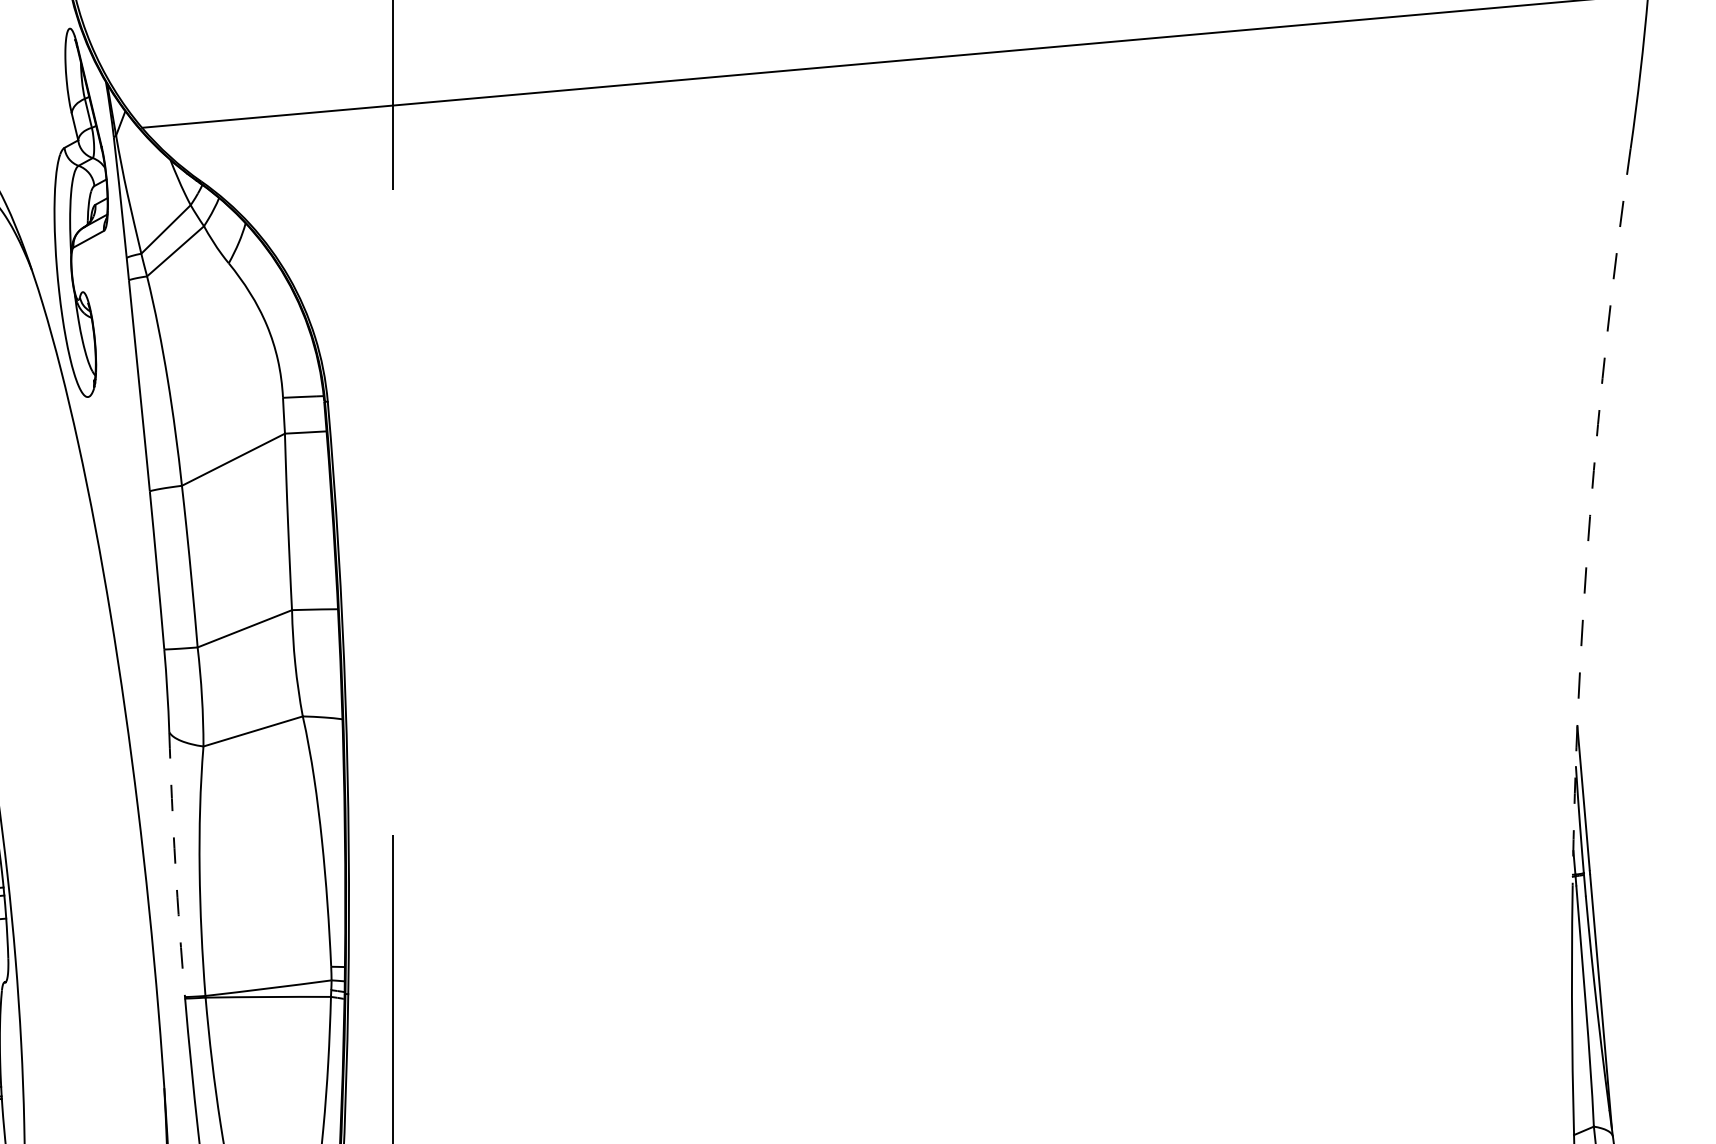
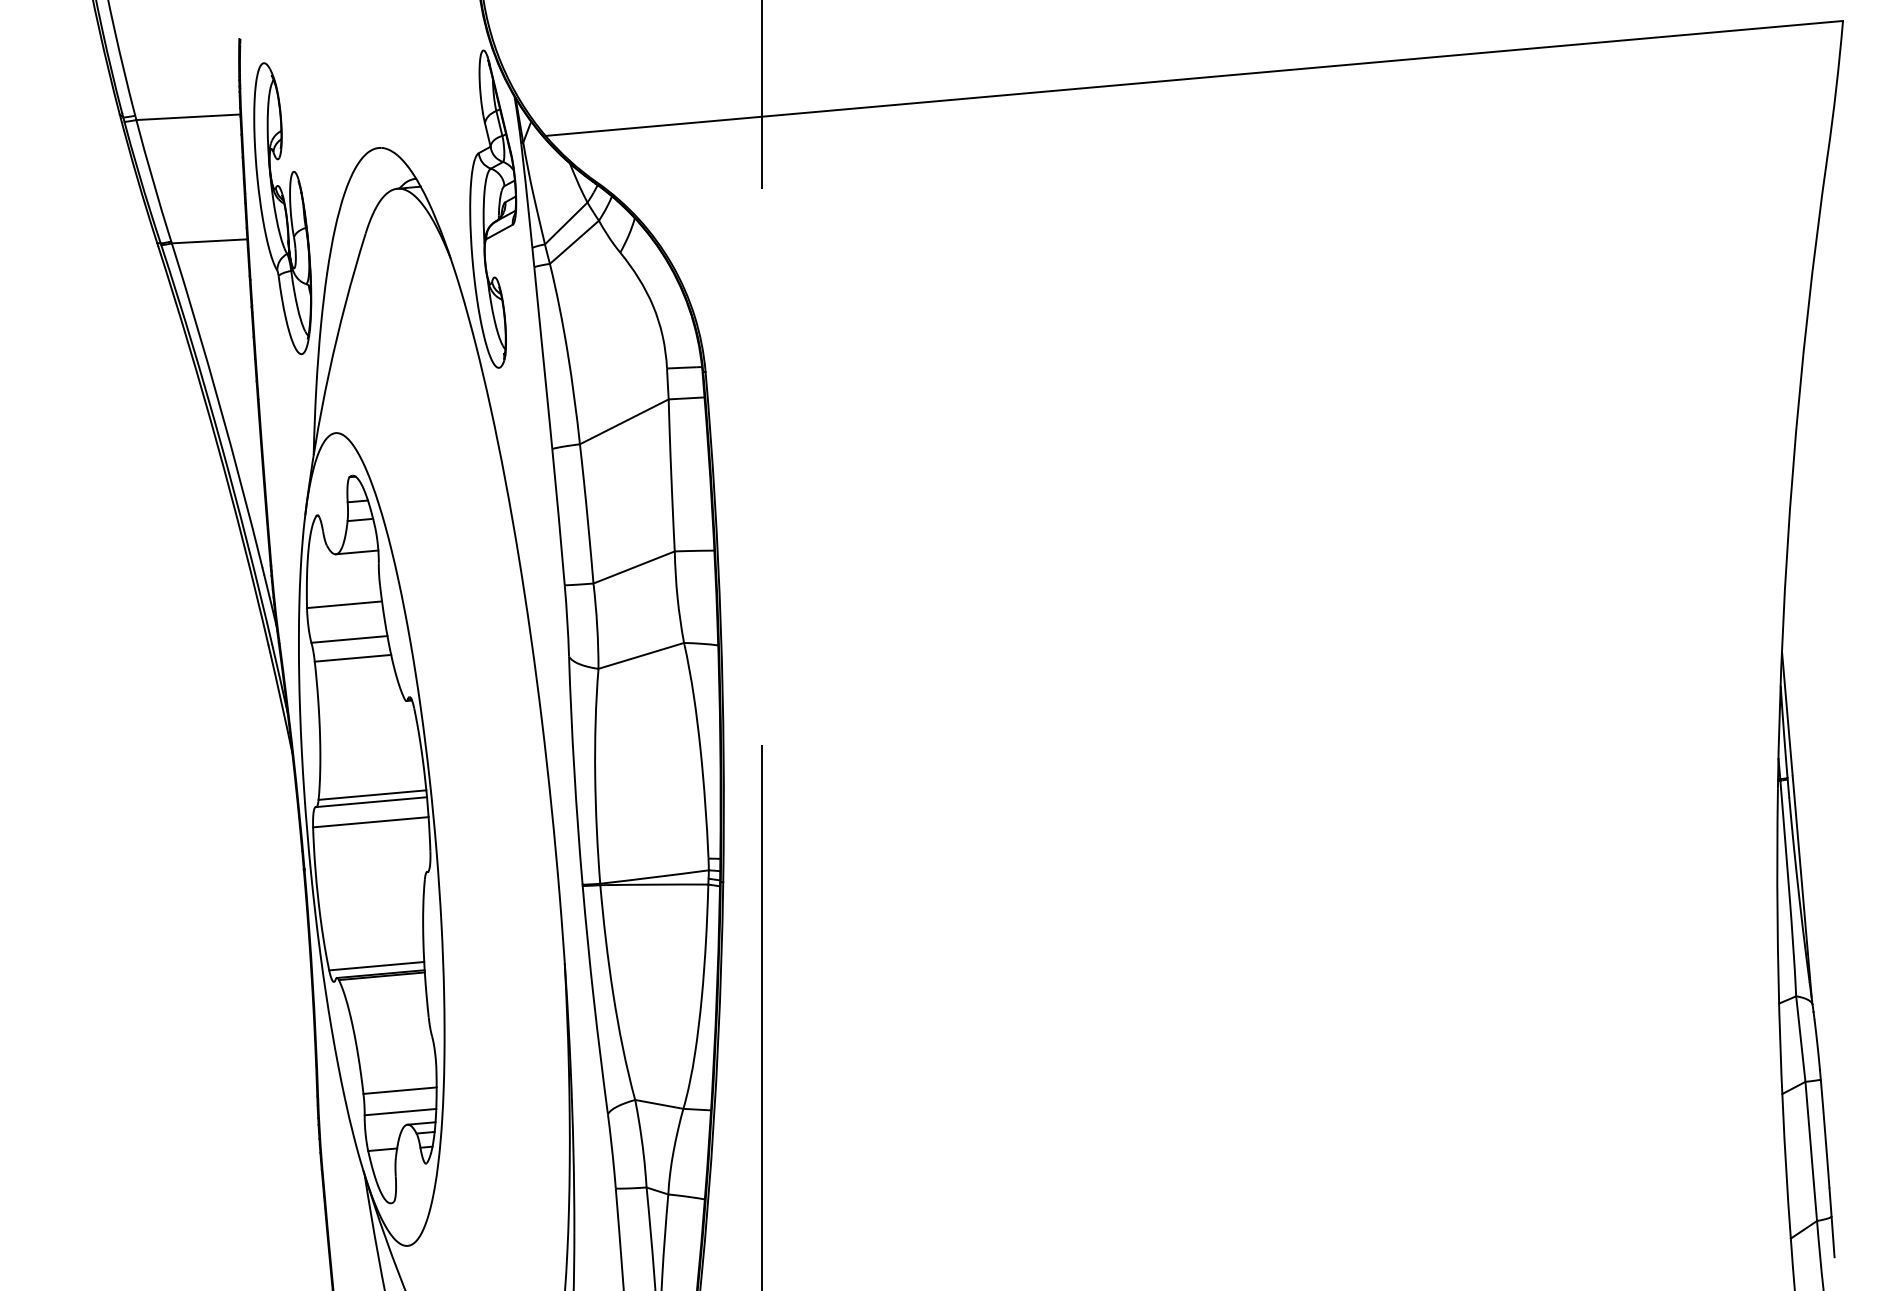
arc: (1589, 516) -> (1792, 470), dashed -> solid
arc: (175, 864) -> (574, 770), dashed -> solid

